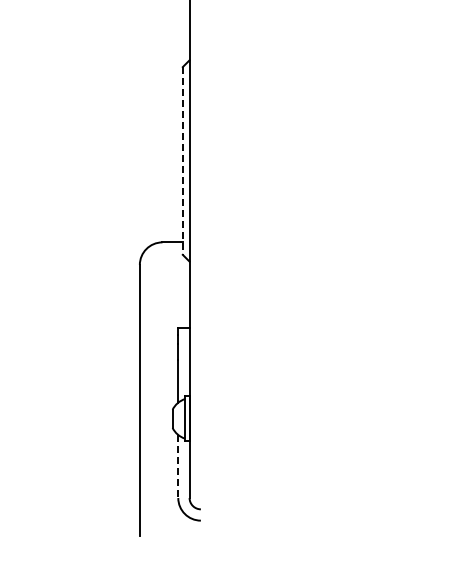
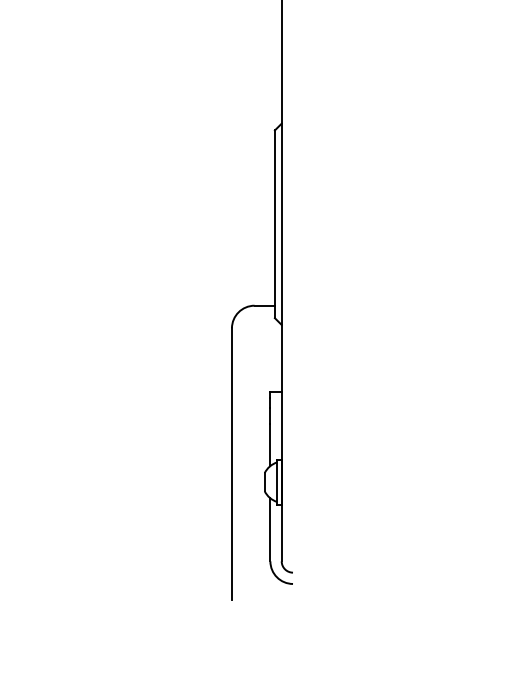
line: (182, 161) -> (274, 224), dashed -> solid
line: (178, 467) -> (270, 530), dashed -> solid

